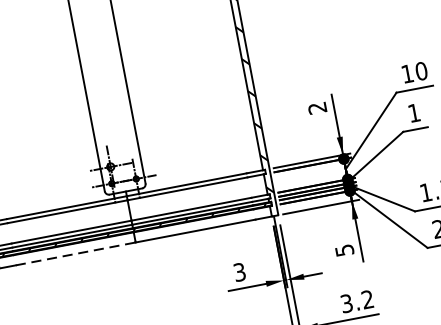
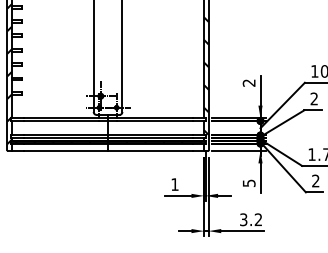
text: (412, 112) -> (313, 98), 1 -> 2
line: (76, 253) -> (66, 150), dashed -> solid
text: (239, 272) -> (174, 184), 3 -> 1

